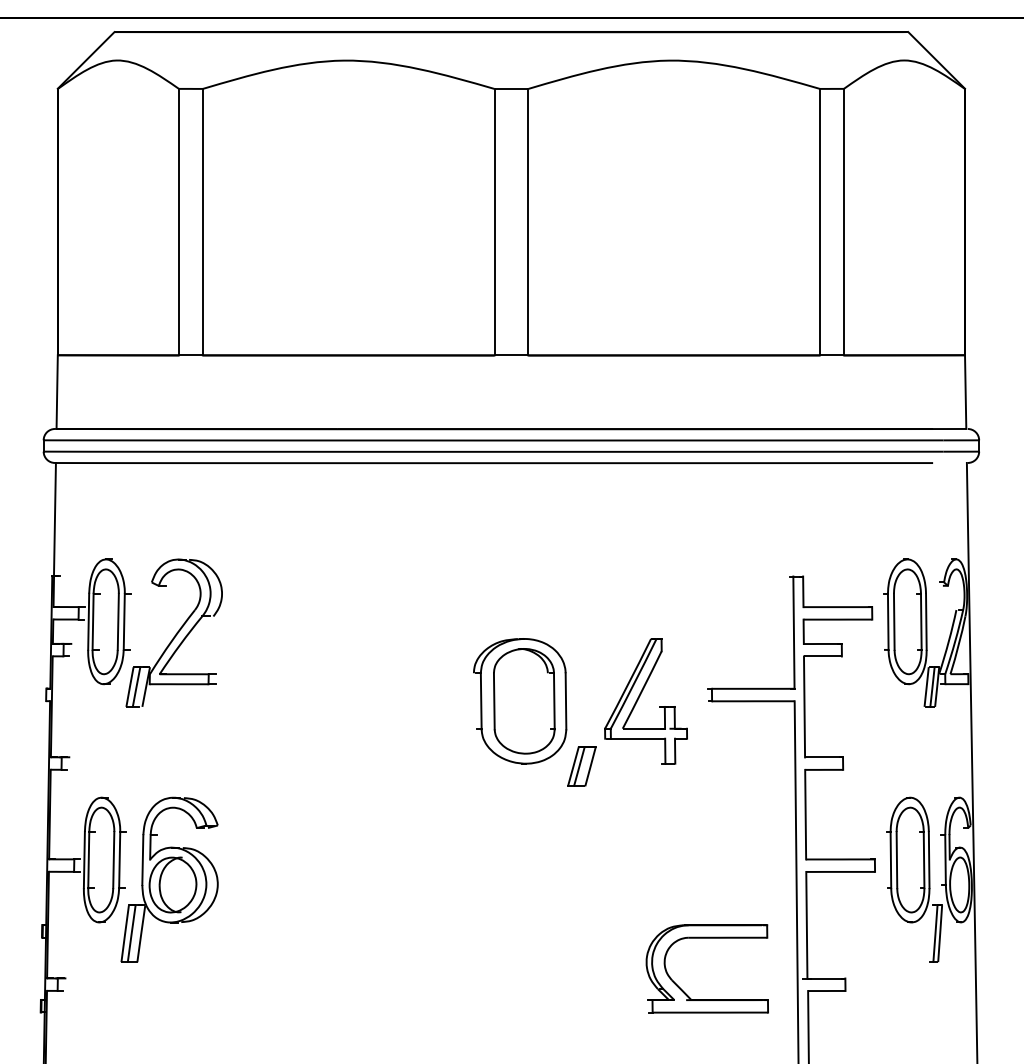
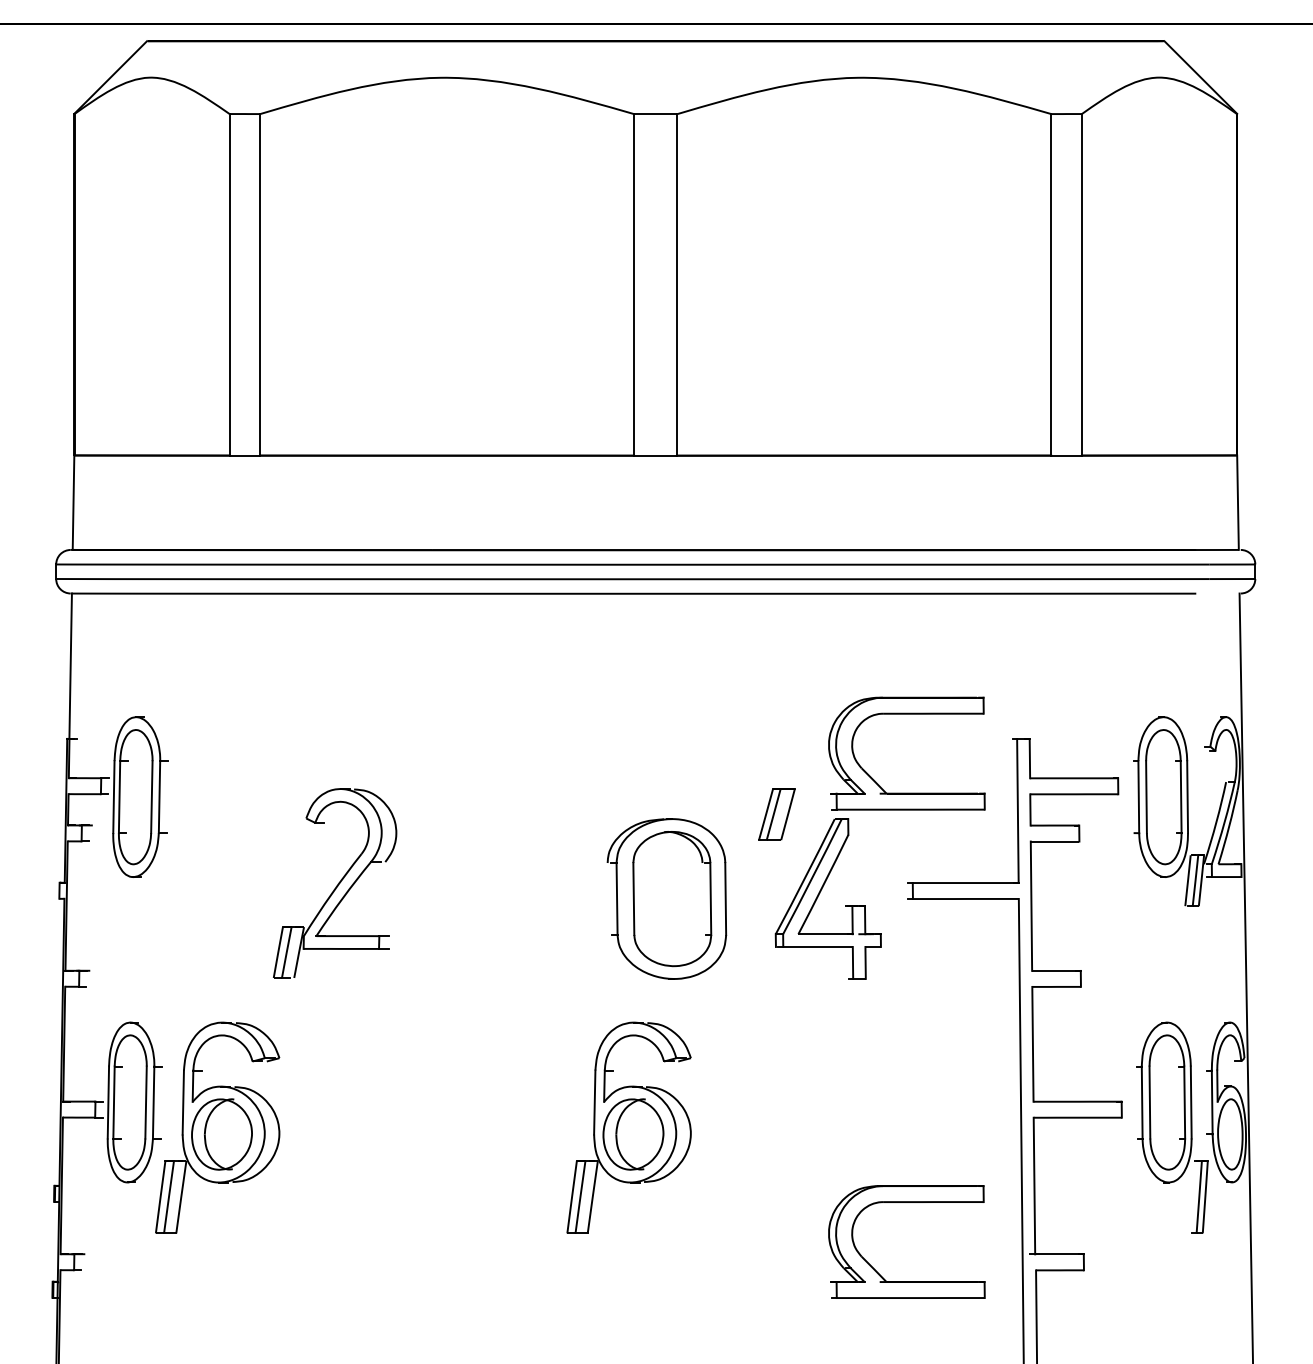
part: (706, 557) -> (905, 714), added
part: (173, 632) -> (334, 882), moved
part: (581, 766) -> (776, 814), moved
part: (490, 879) -> (628, 1127), added

